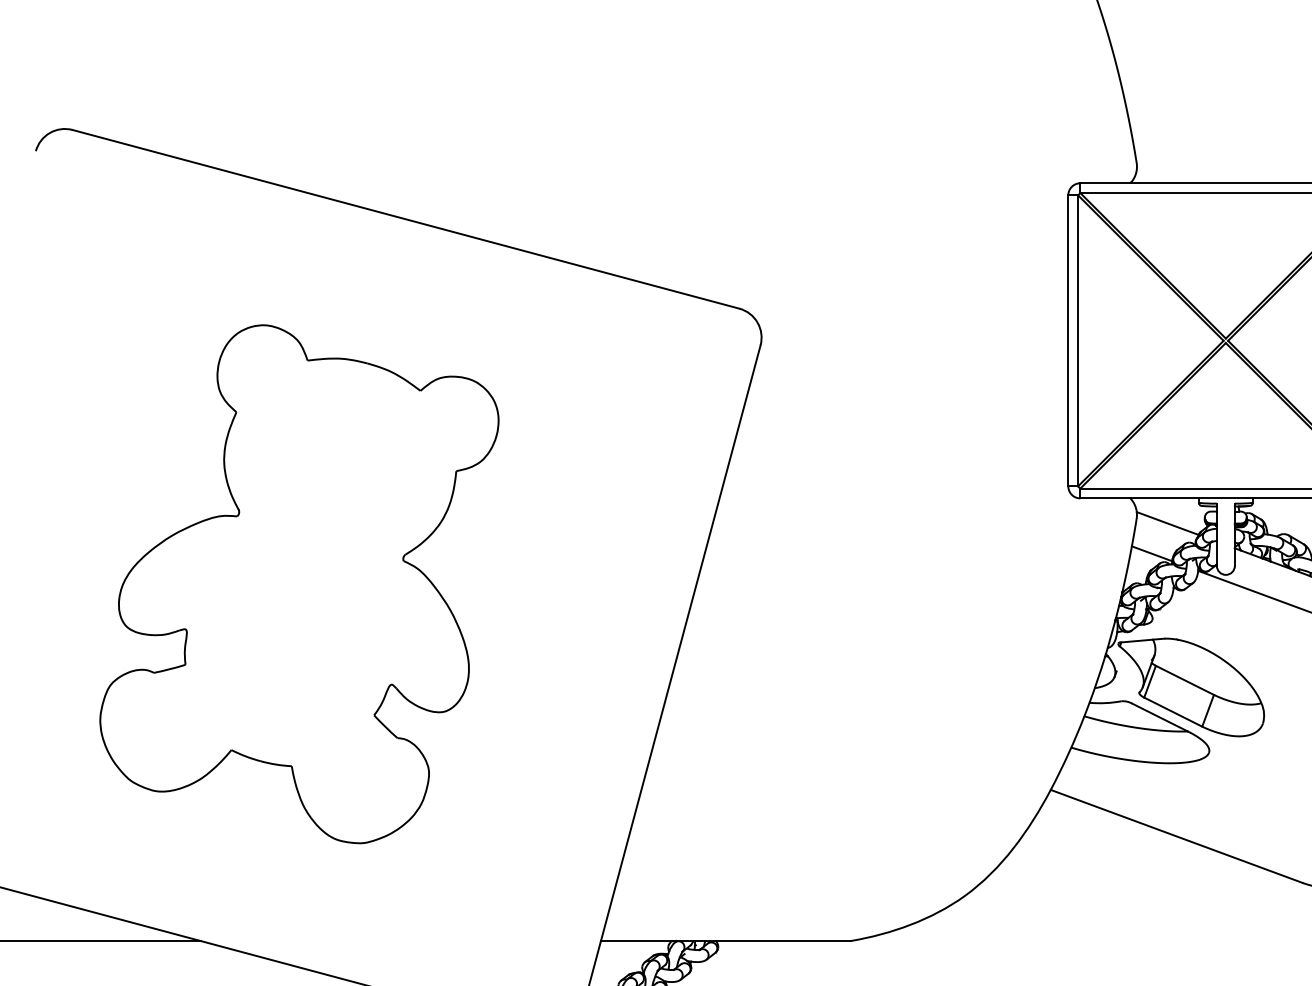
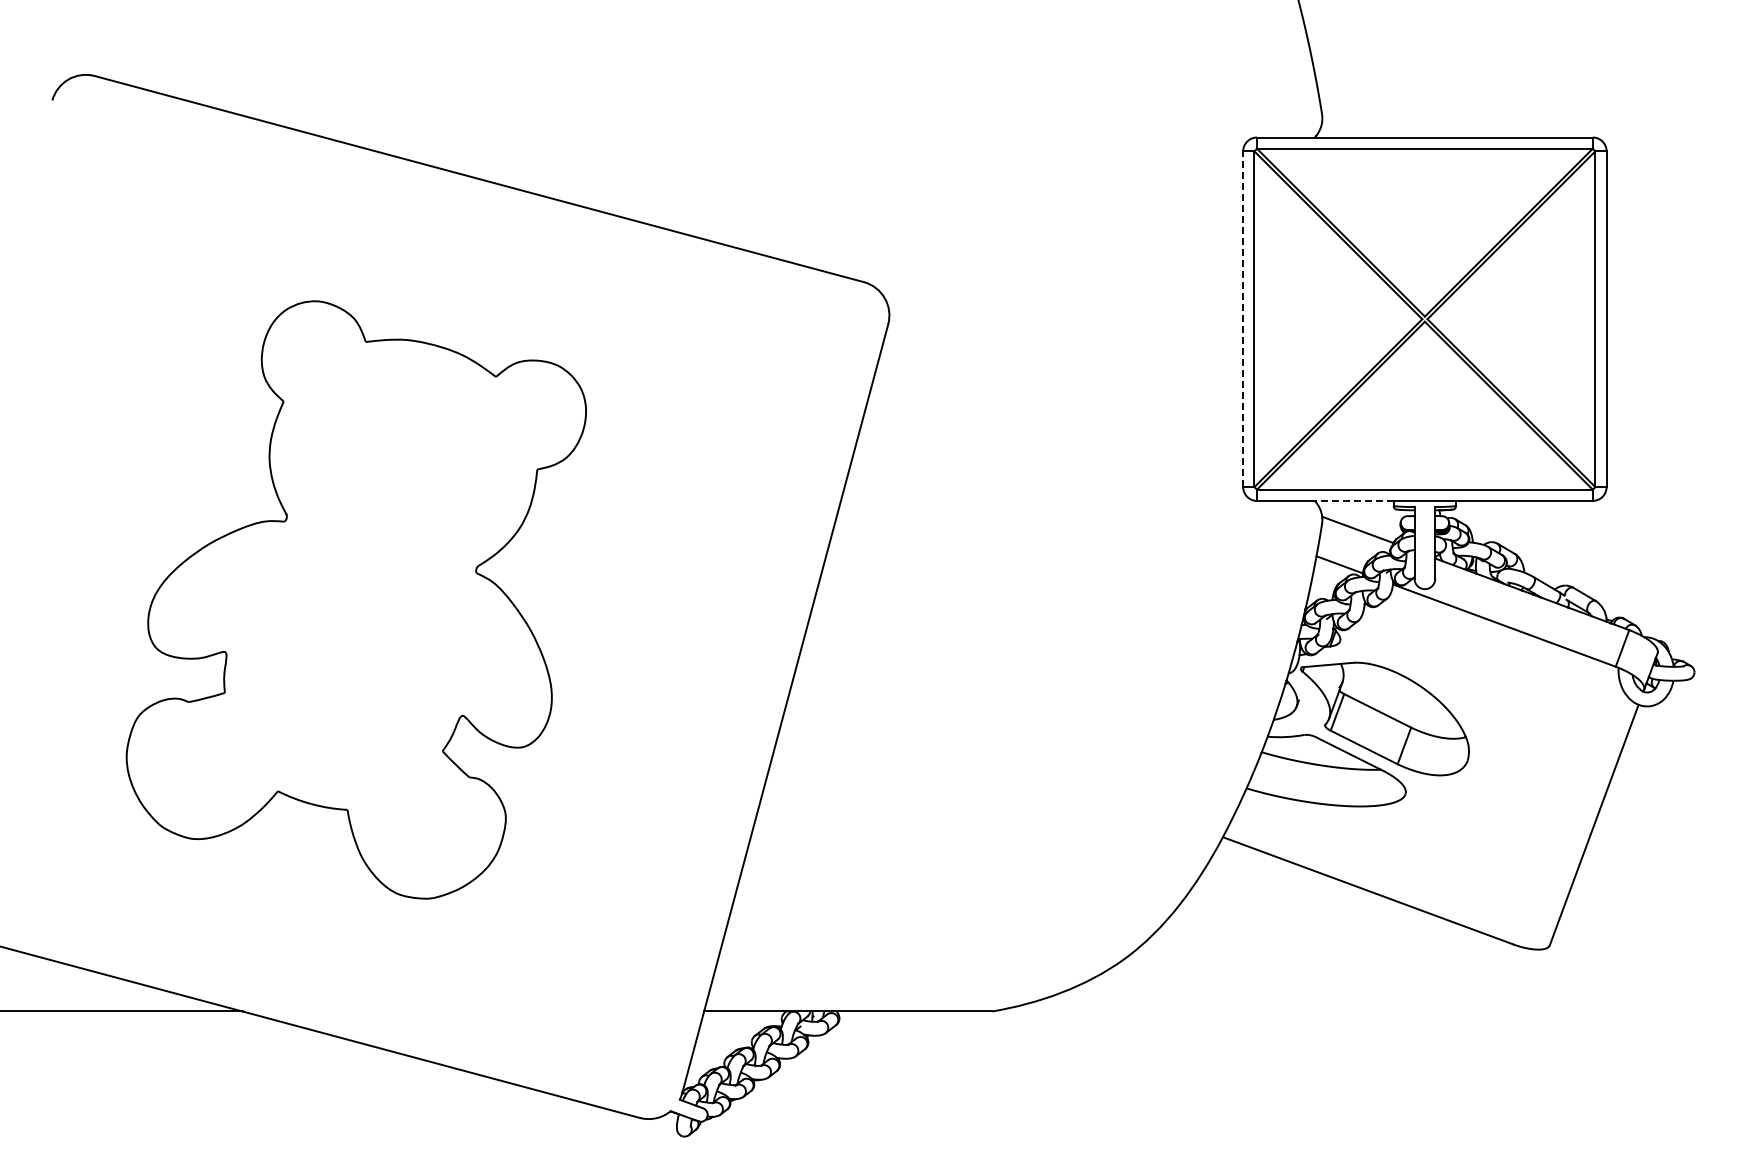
line: (1068, 341) -> (1243, 319), solid -> dashed
line: (1163, 498) -> (1353, 500), solid -> dashed

